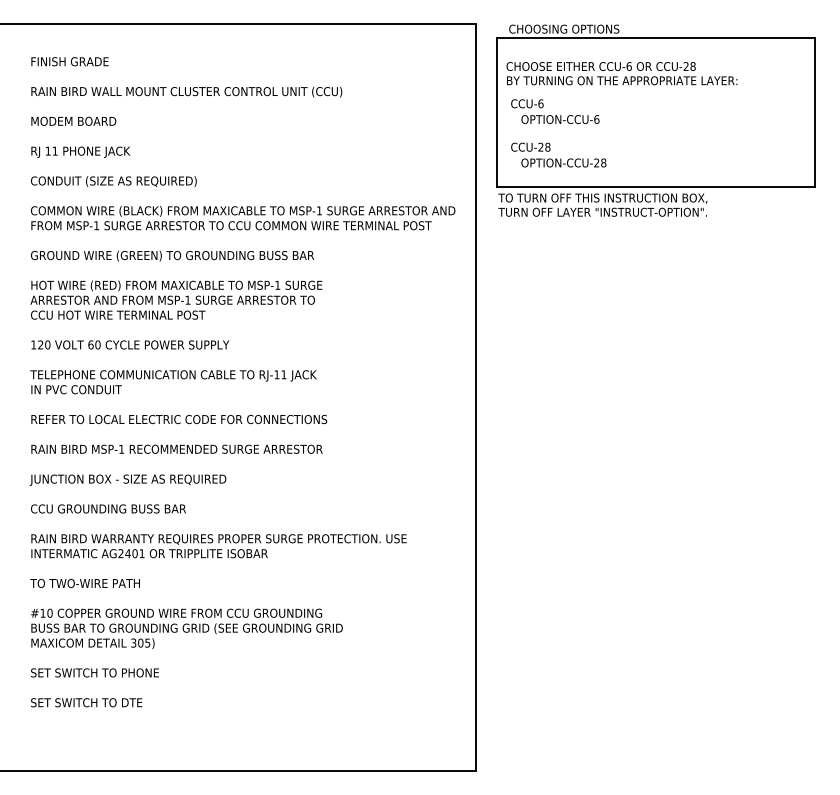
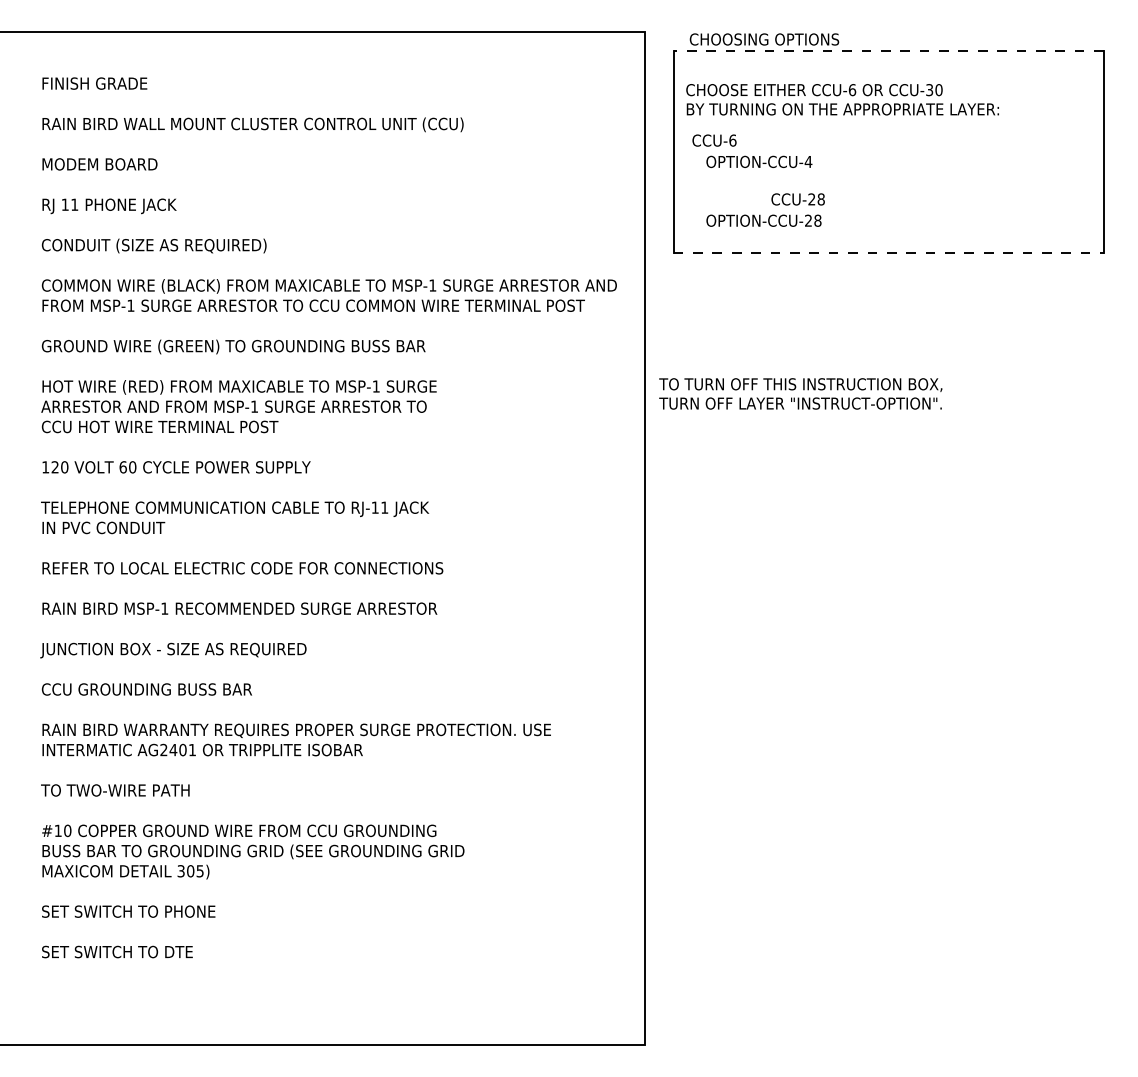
line: (655, 37) -> (888, 50), solid -> dashed
text: (689, 66) -> (934, 90), CCU-28 -> CCU-30
text: (596, 119) -> (808, 161), OPTION-CCU-6 -> OPTION-CCU-4
text: (530, 147) -> (797, 199), moved
line: (656, 187) -> (889, 253), solid -> dashed
text: (602, 204) -> (800, 393), moved

